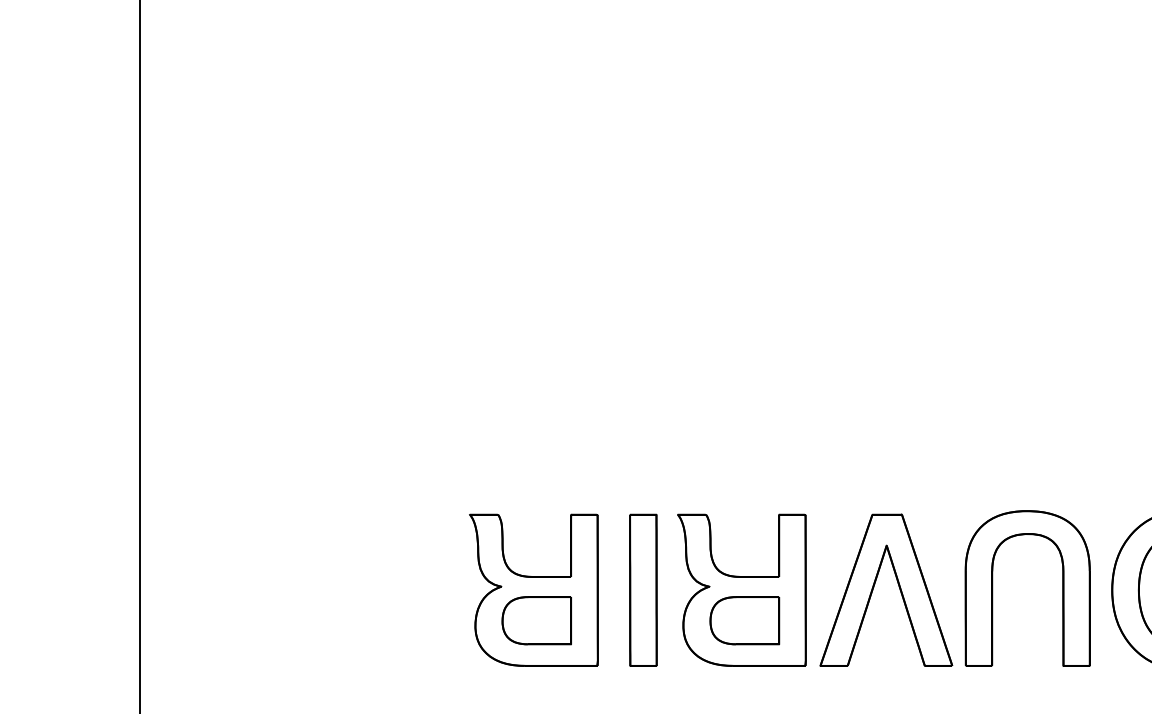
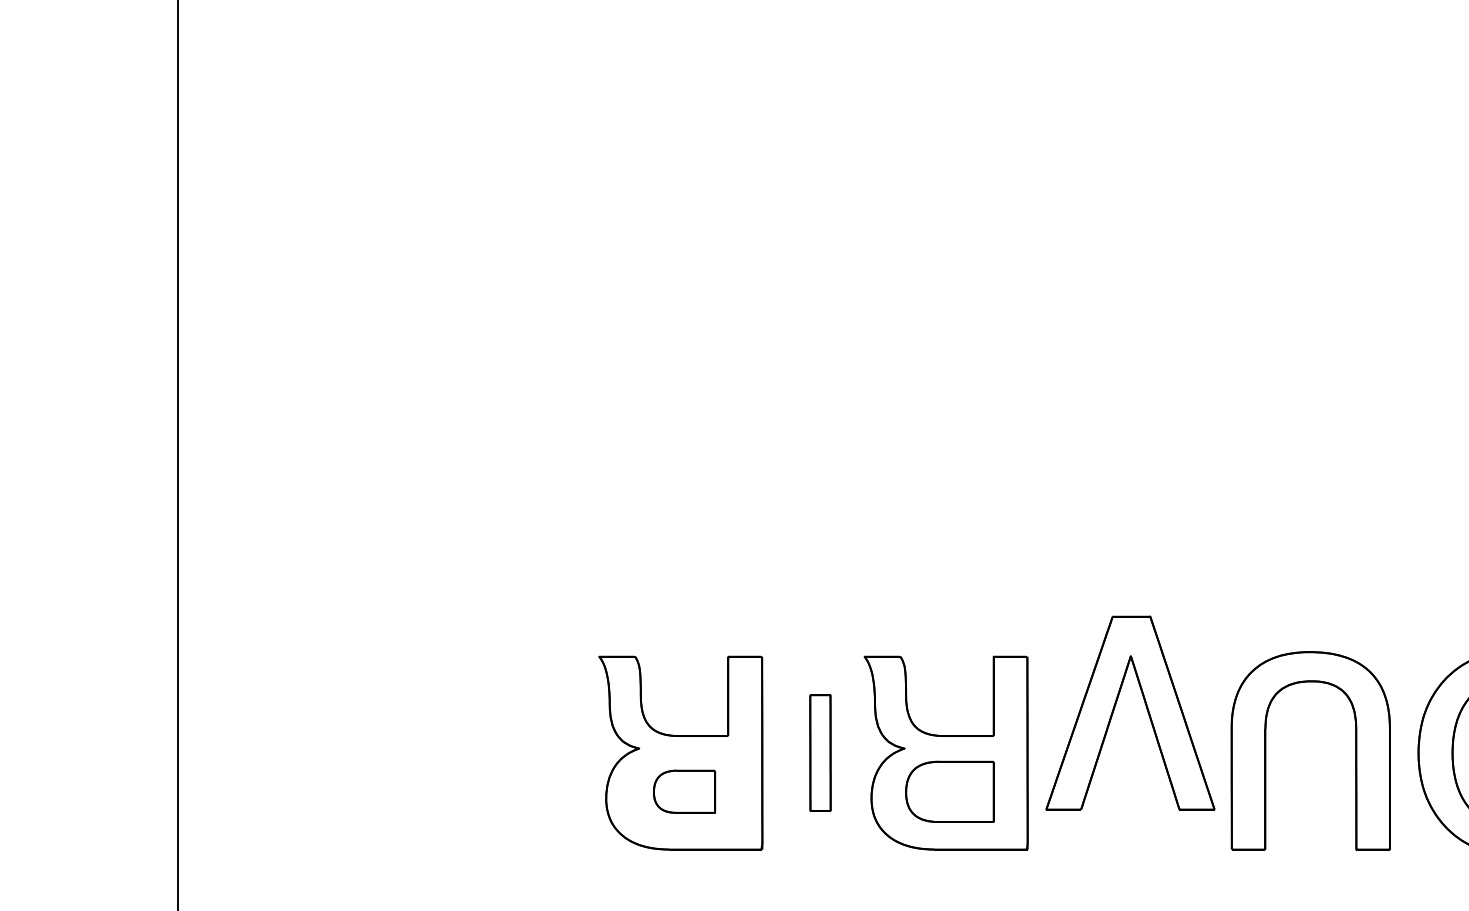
part: (874, 585) -> (1115, 707), moved
part: (643, 589) -> (820, 752), size x0.6
part: (536, 620) -> (684, 791), size x0.7

